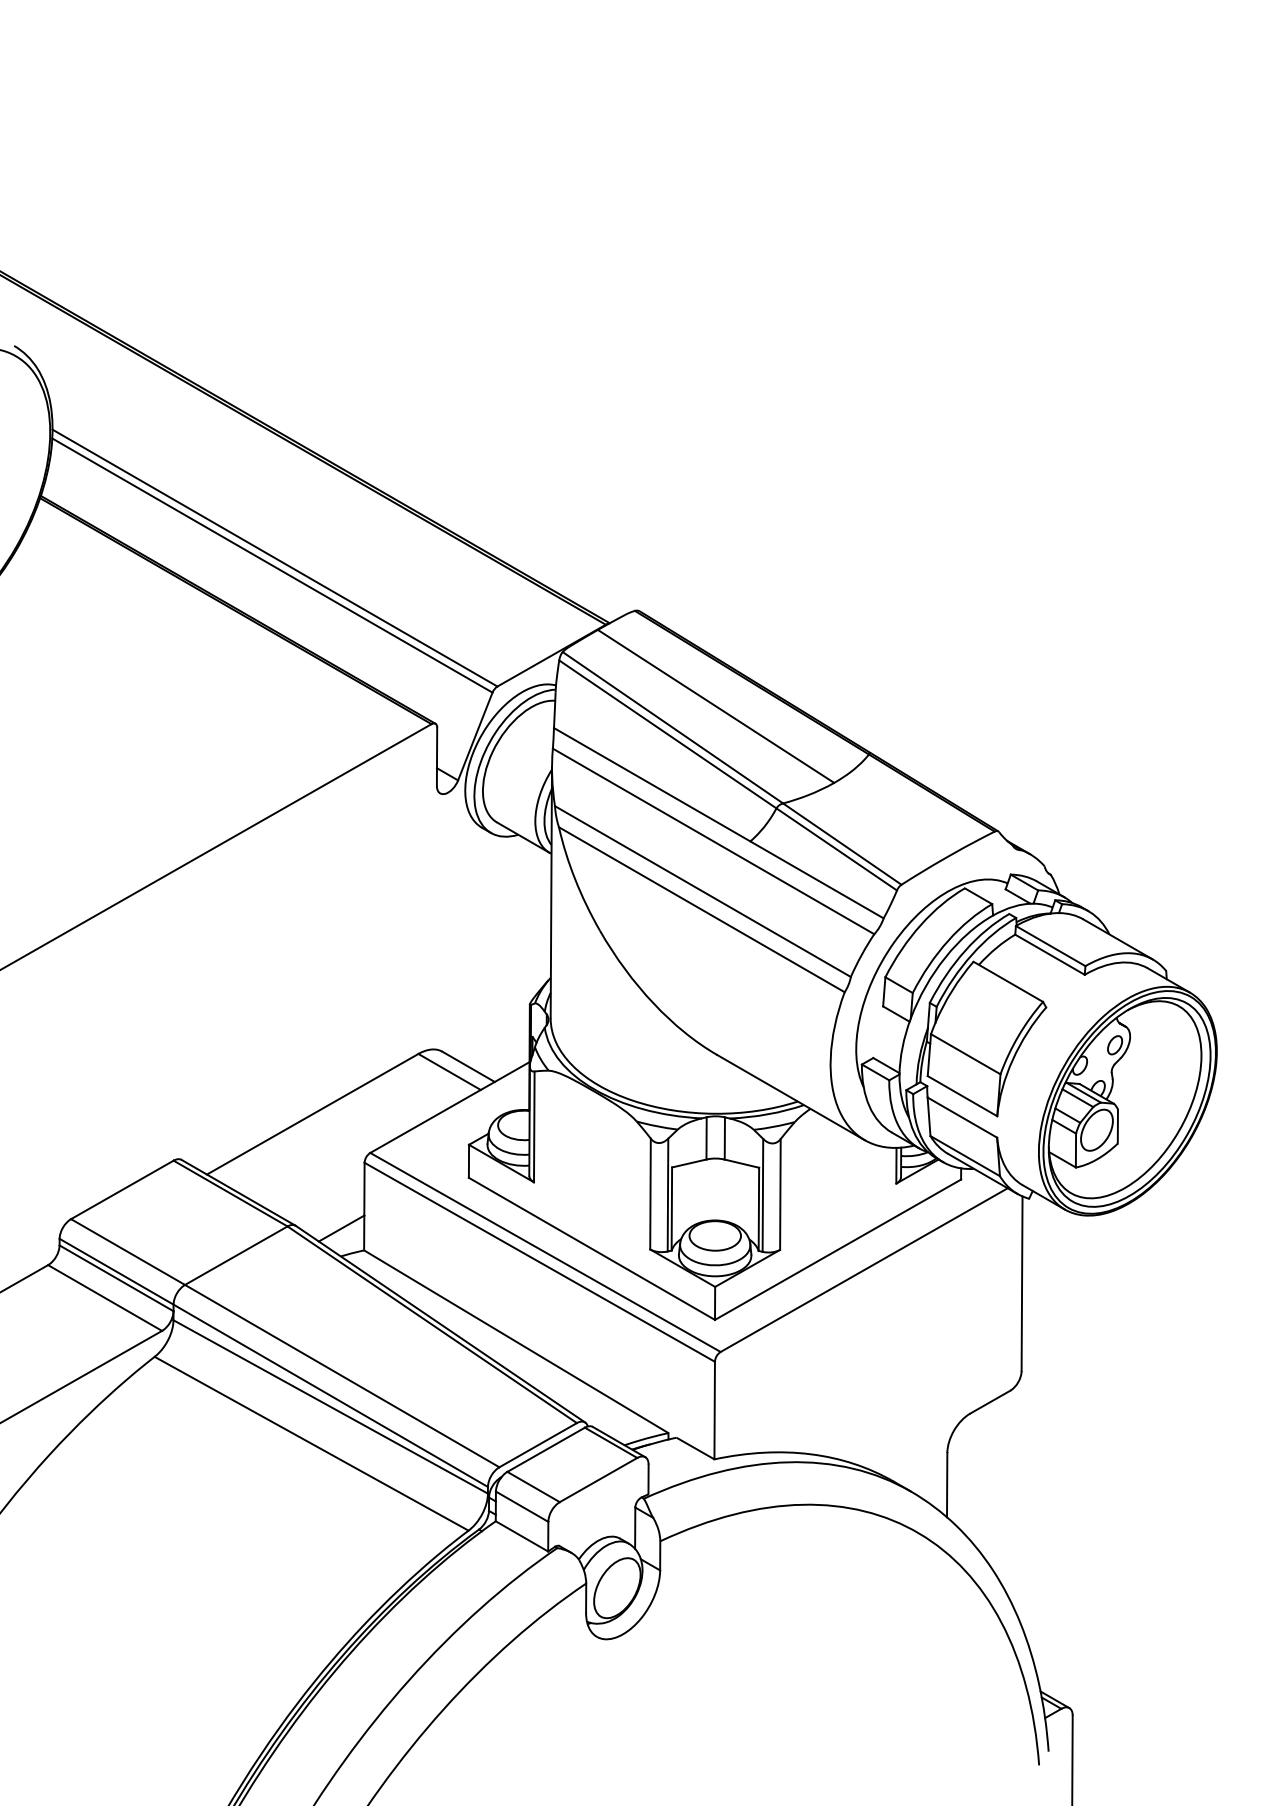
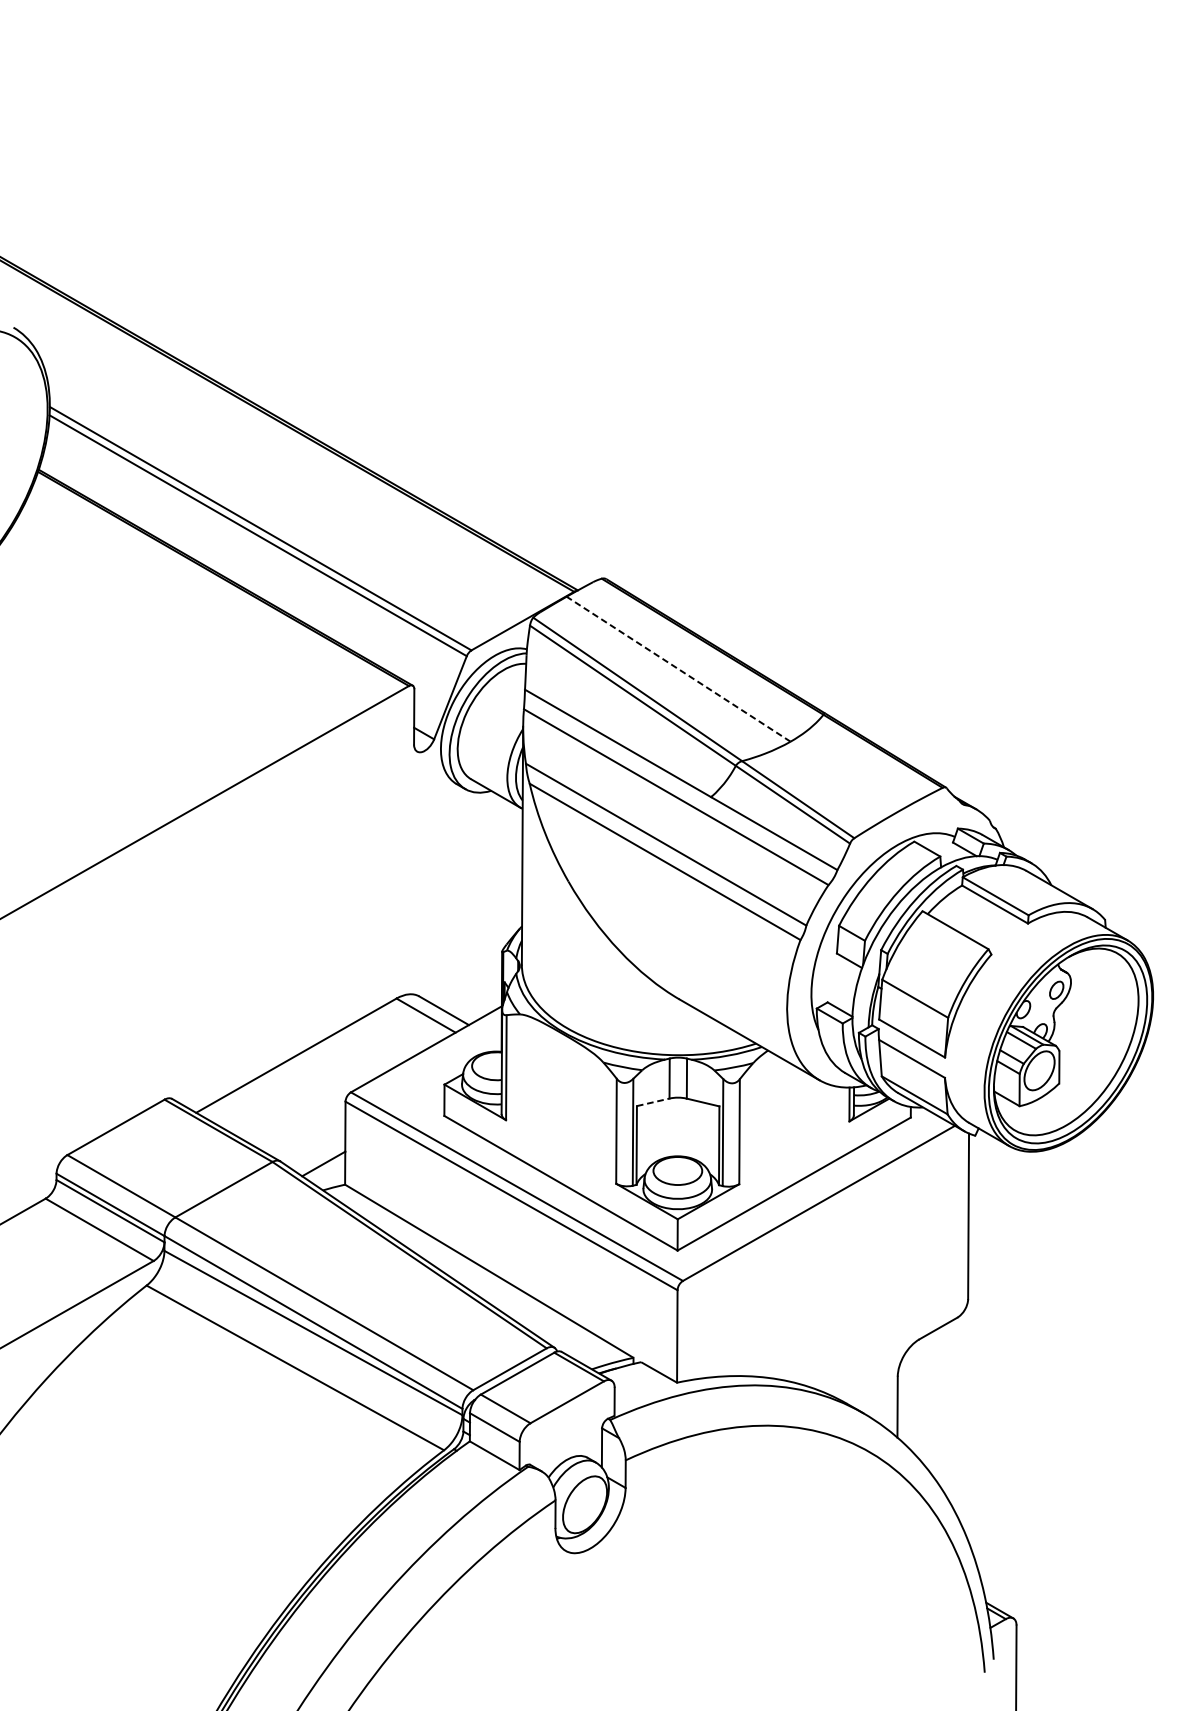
line: (716, 706) -> (679, 669), solid -> dashed
line: (689, 1163) -> (653, 1102), solid -> dashed

